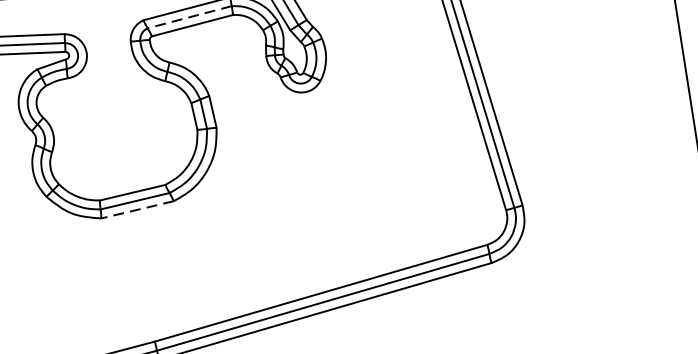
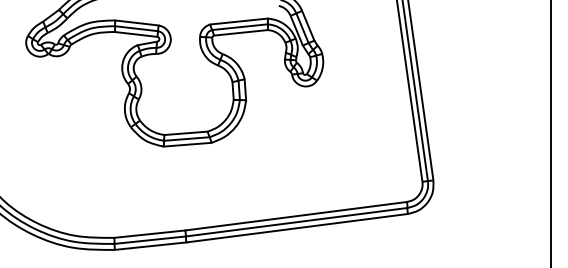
line: (188, 17) -> (239, 27), dashed -> solid
line: (137, 209) -> (187, 144), dashed -> solid

